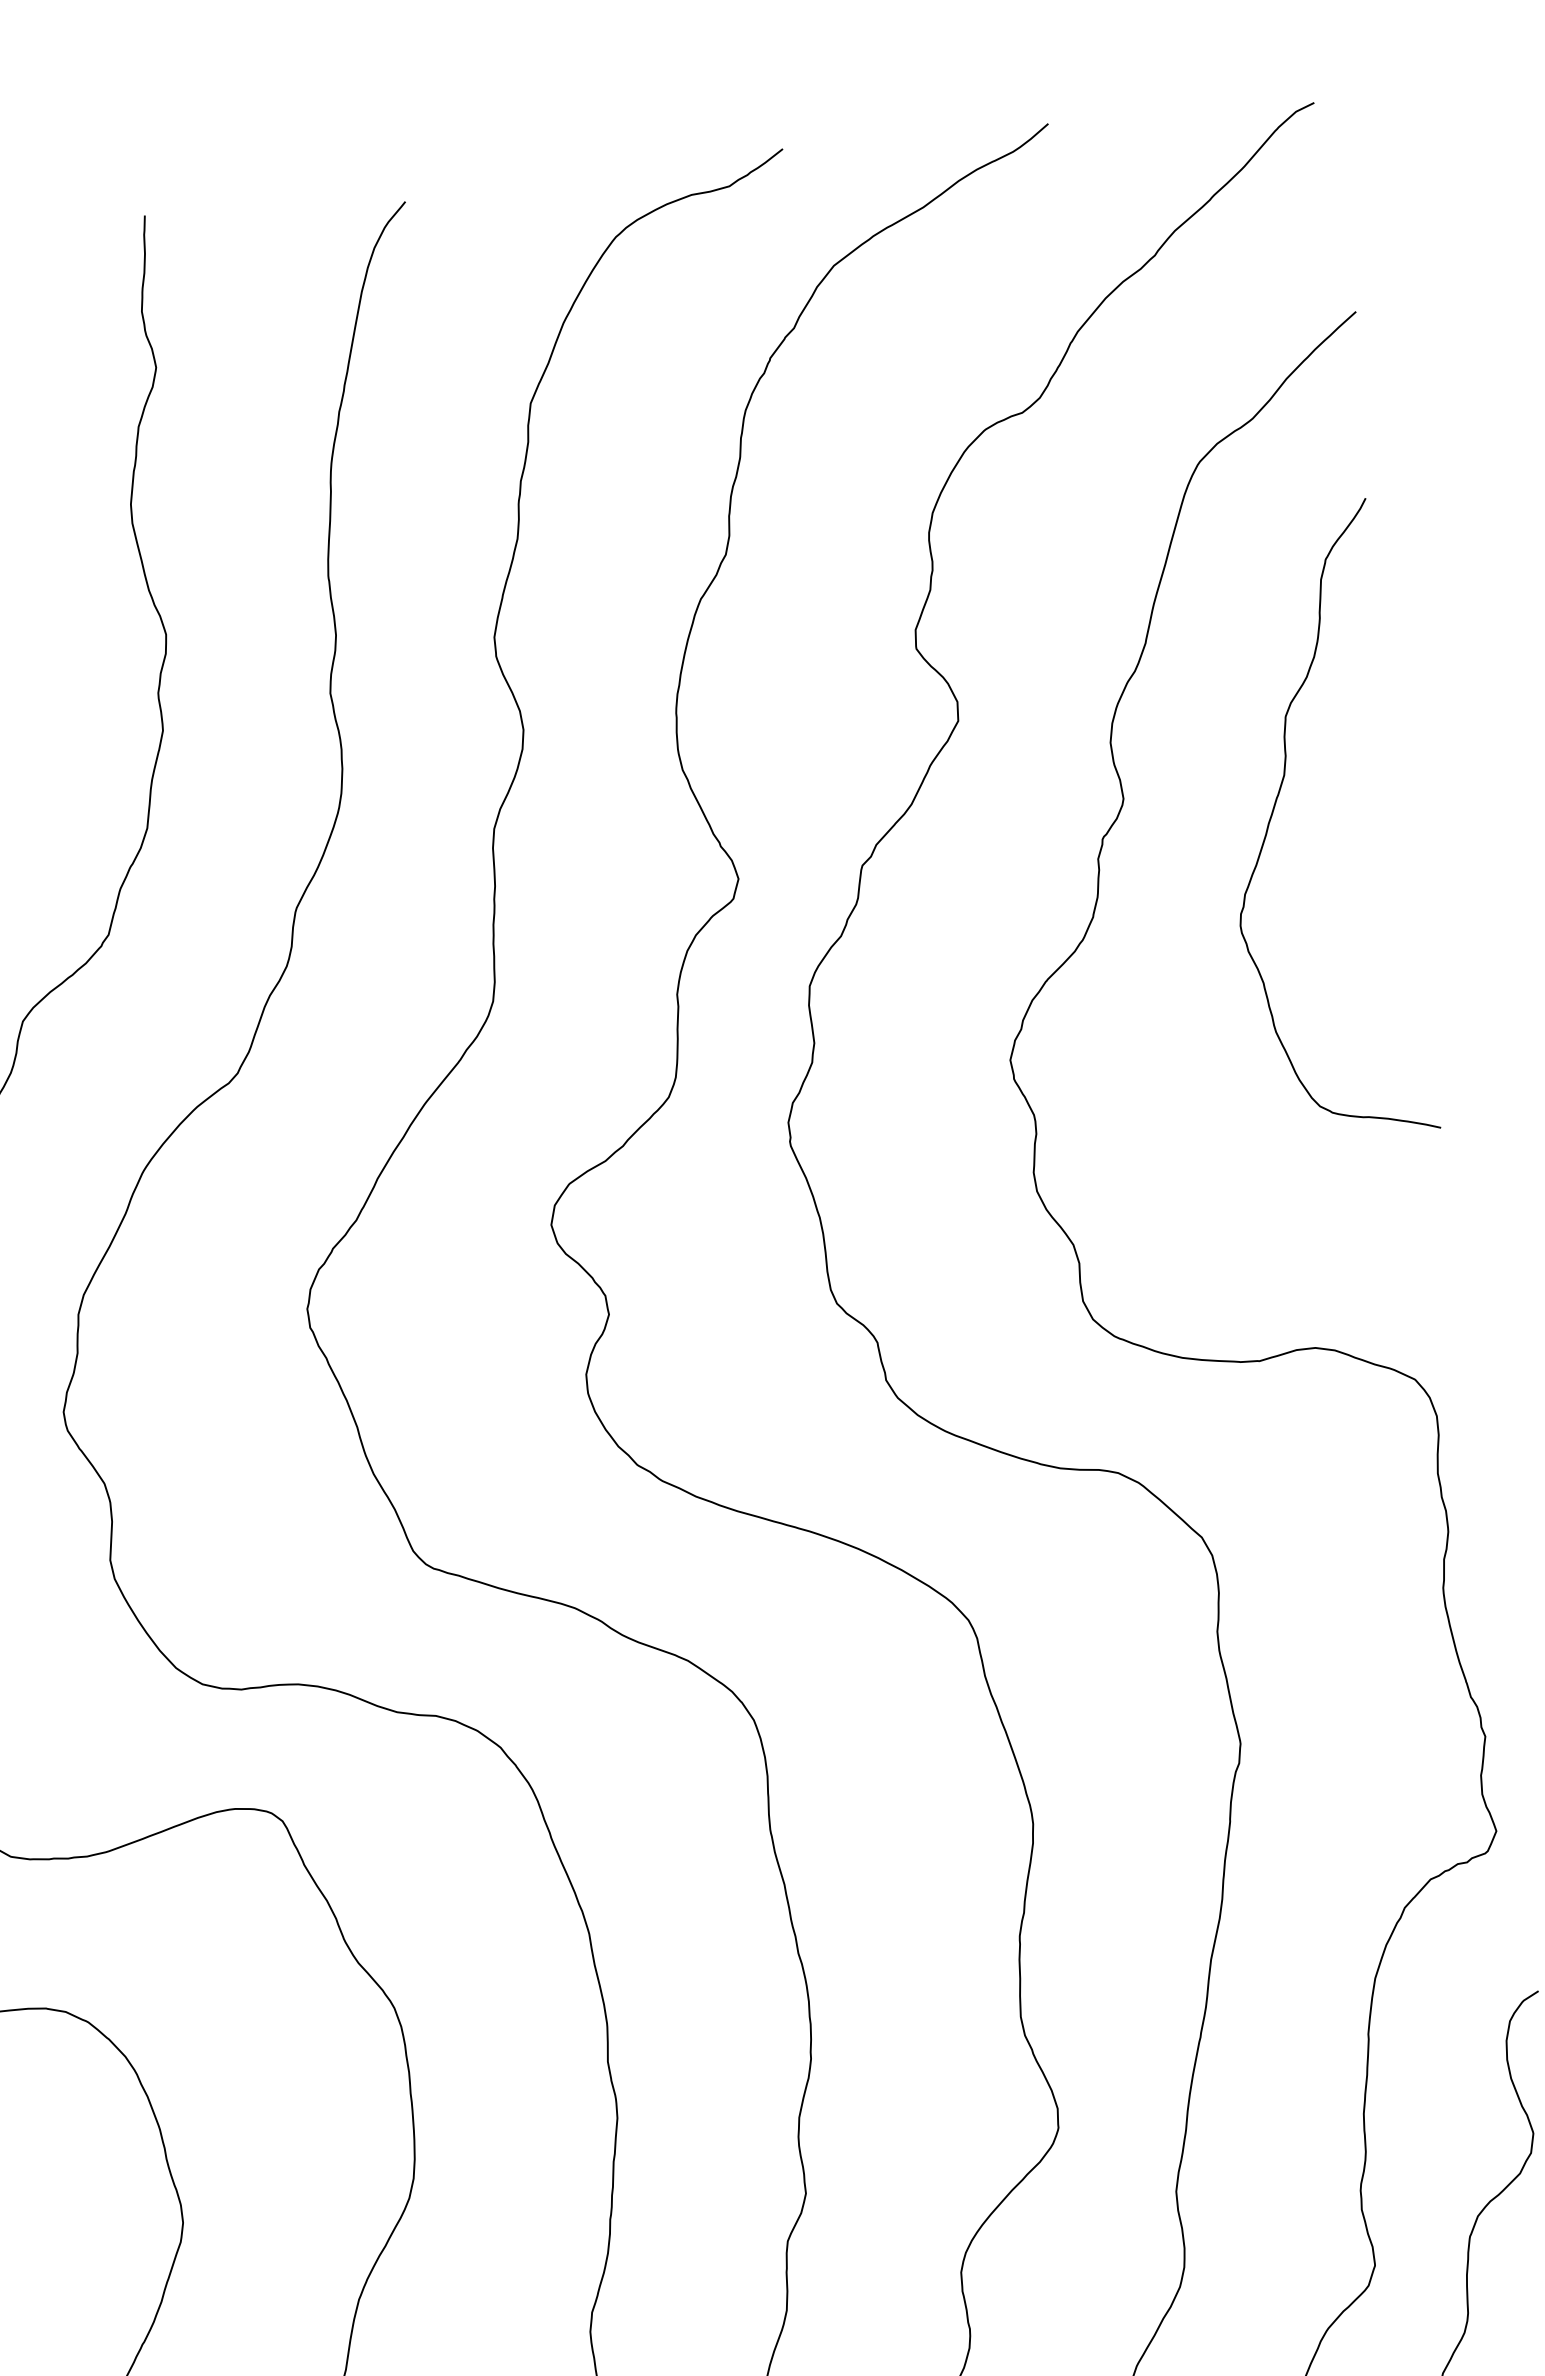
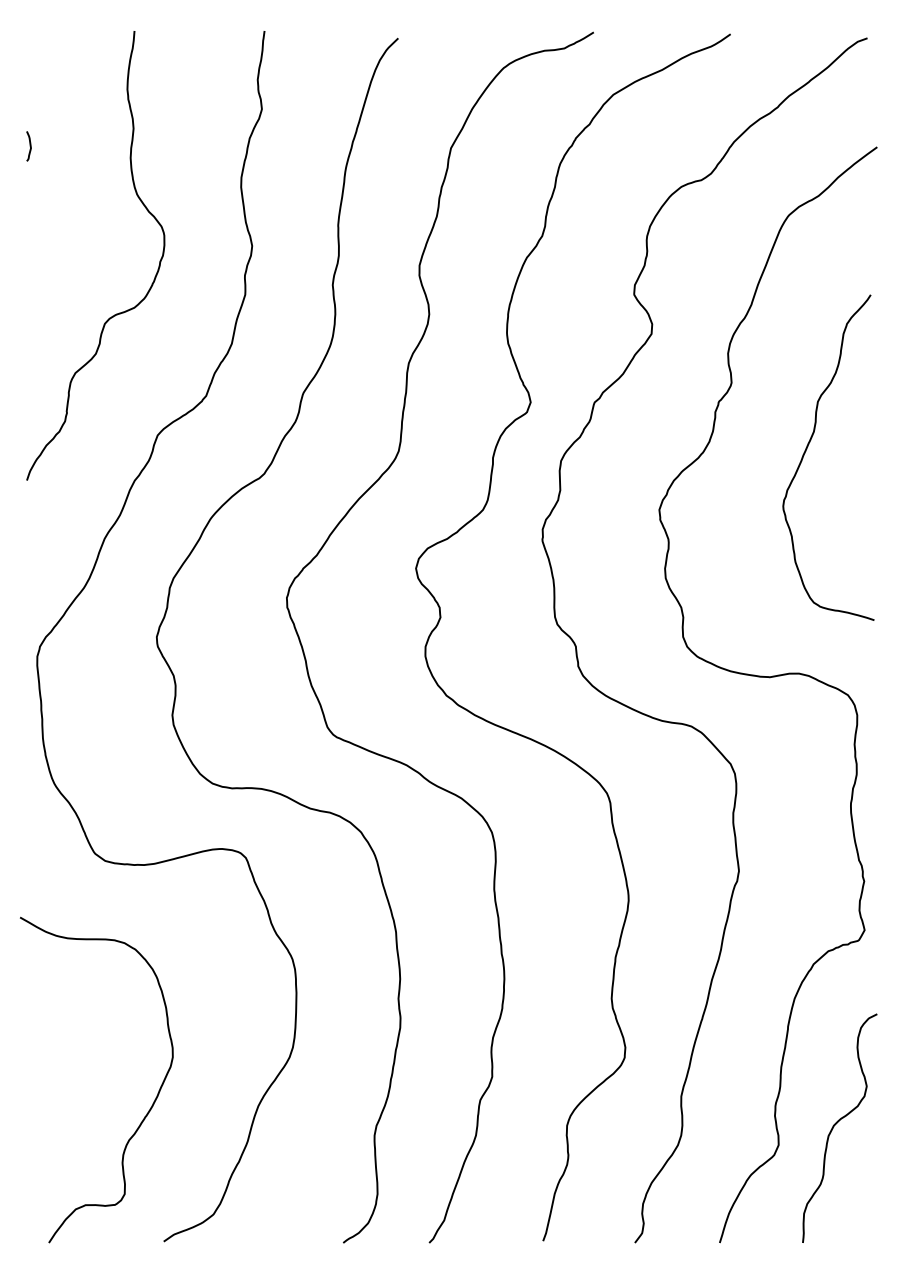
curve: (1275, 811) -> (807, 449), moved

